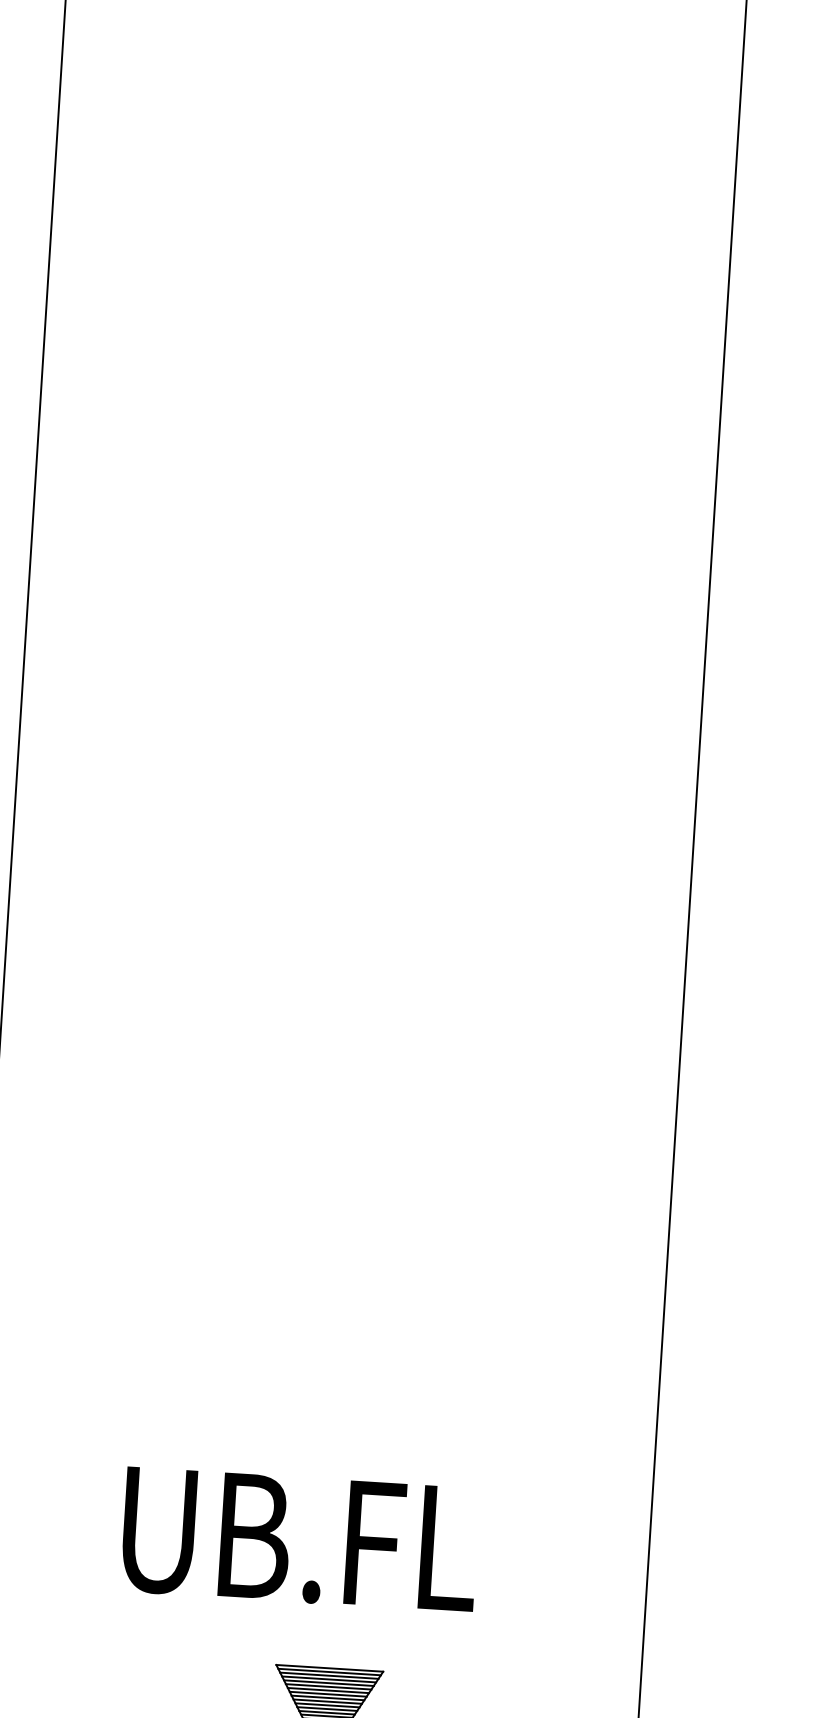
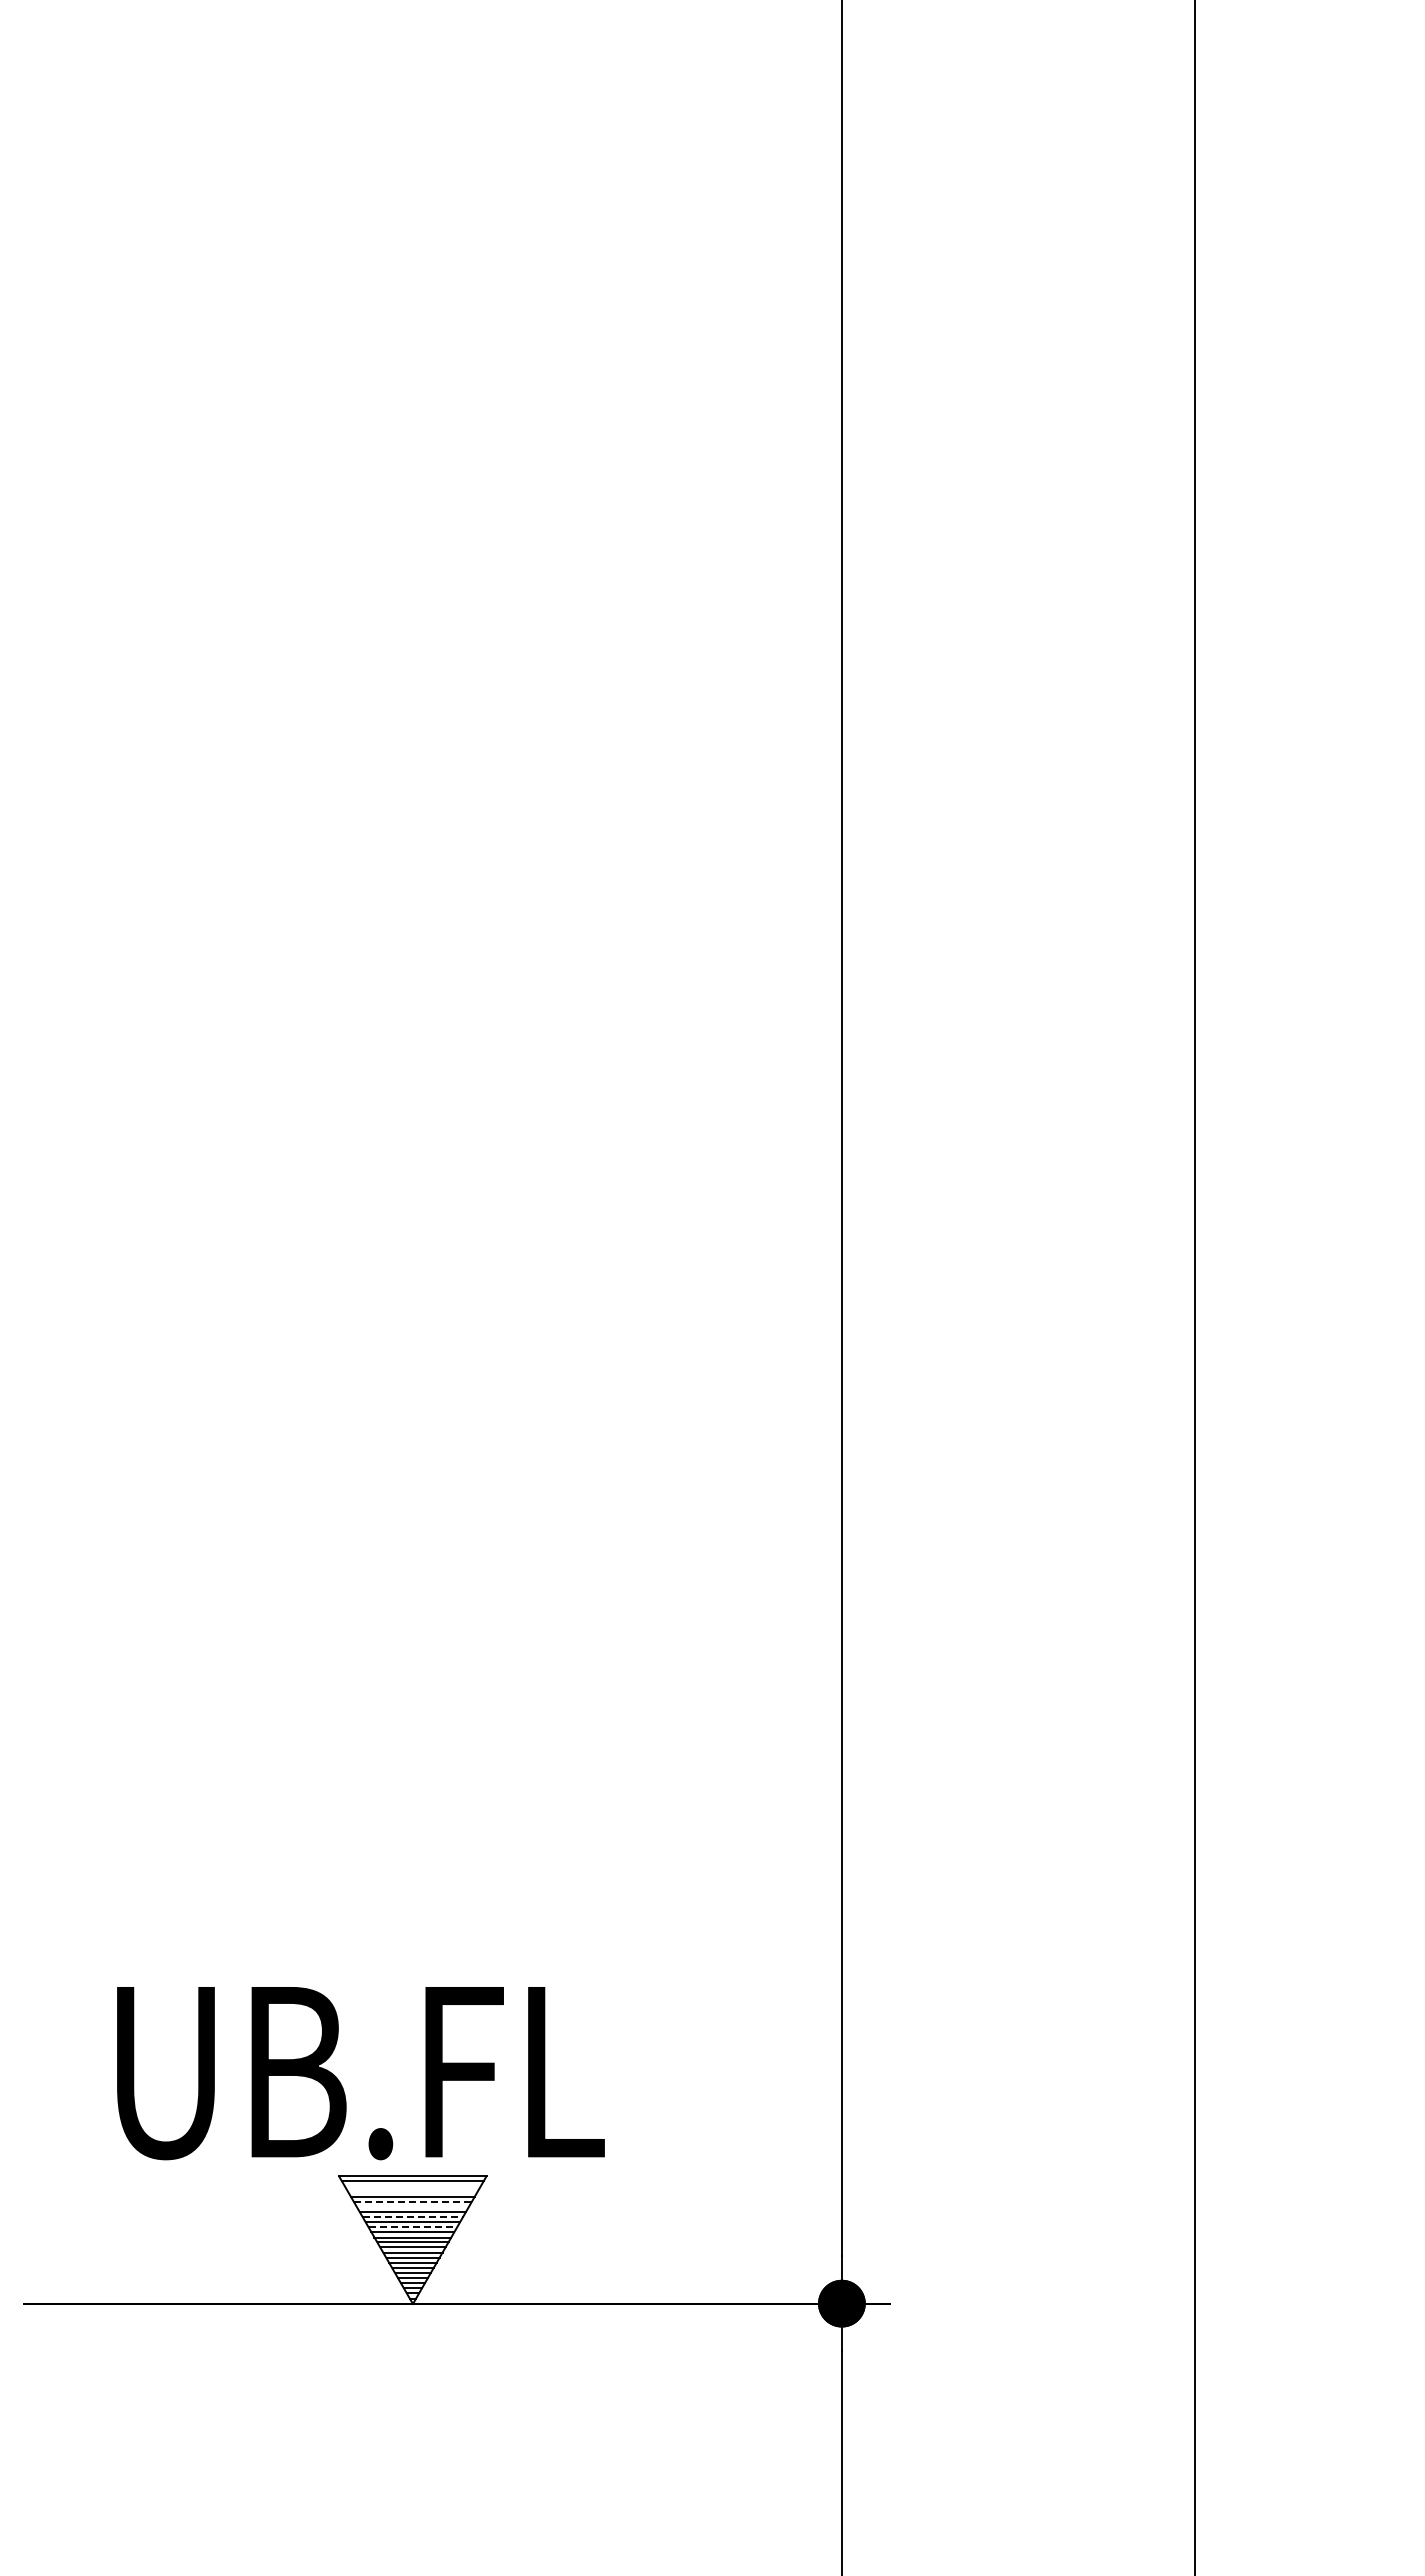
text: (299, 1540) -> (360, 2073), moved
line: (329, 1675) -> (412, 2186), removed
line: (328, 1679) -> (412, 2191), removed
line: (329, 1686) -> (413, 2201), solid -> dashed
line: (328, 1690) -> (412, 2206), removed
line: (328, 1698) -> (413, 2217), solid -> dashed
line: (327, 1705) -> (413, 2227), solid -> dashed

